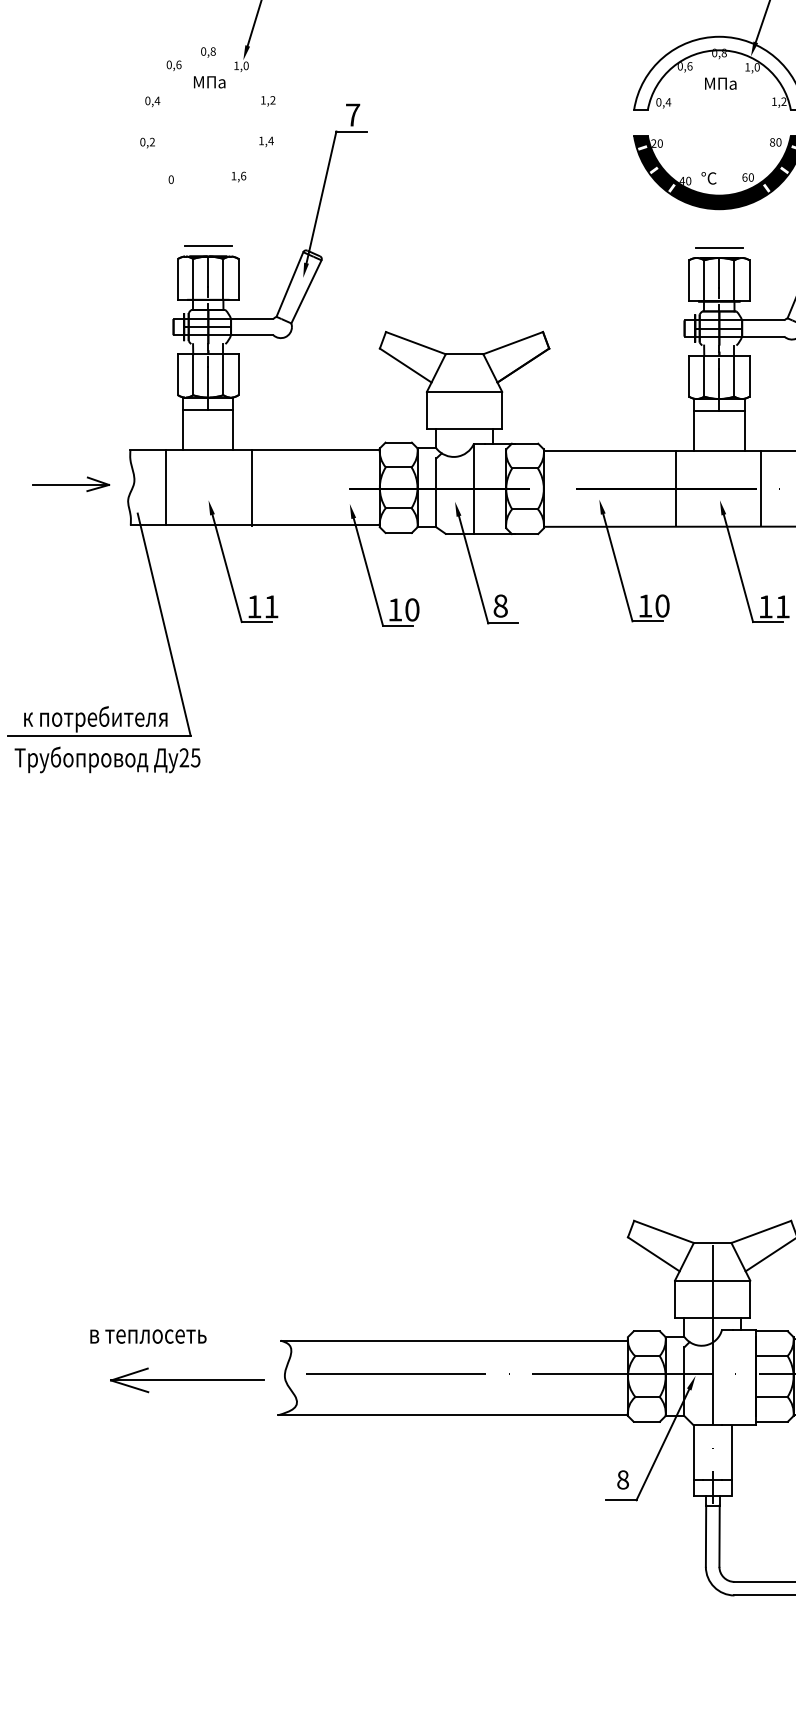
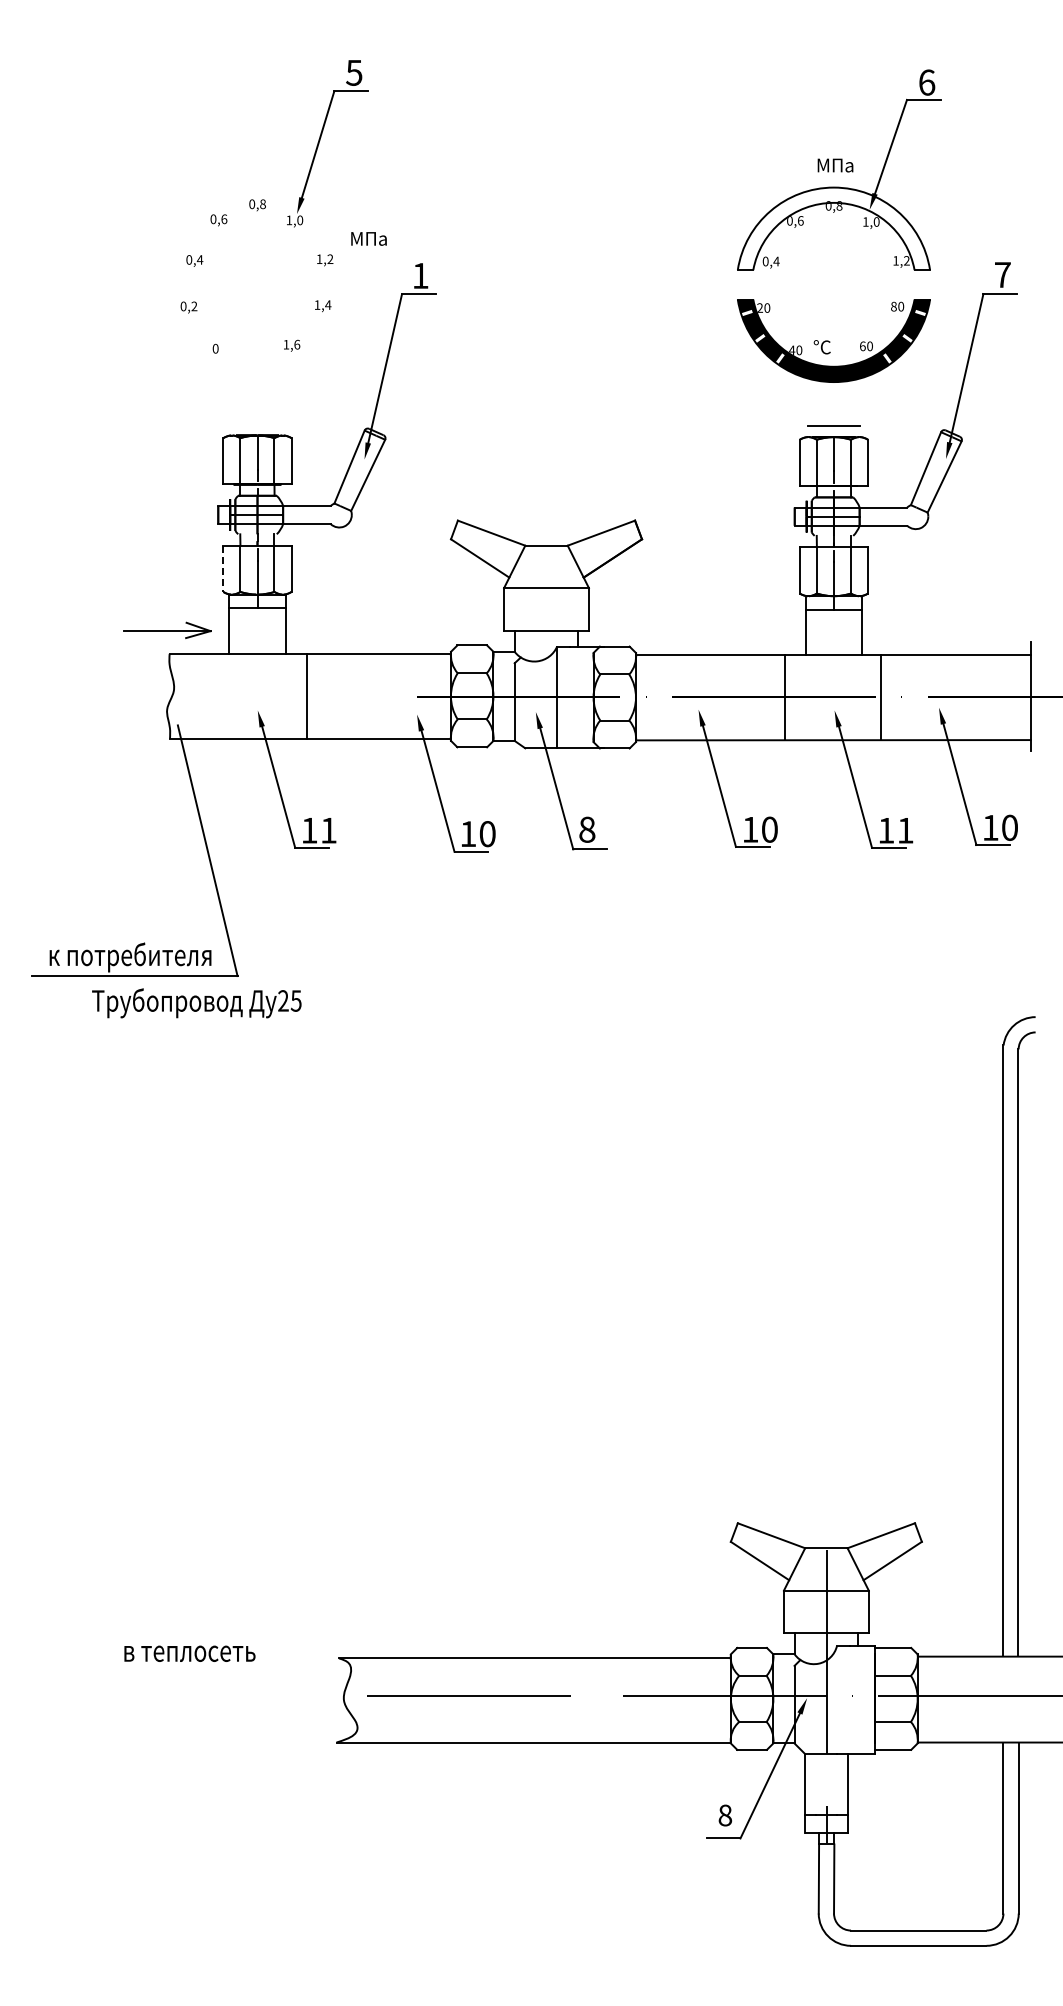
text: (209, 81) -> (368, 238), moved
text: (720, 83) -> (835, 165), moved
text: (352, 114) -> (420, 275), 7 -> 1
line: (208, 246) -> (257, 424), removed
line: (178, 375) -> (223, 569), solid -> dashed
part: (70, 484) -> (167, 630), moved
line: (166, 487) -> (210, 695), removed
text: (107, 760) -> (196, 1003), moved
part: (187, 1379) -> (233, 1702), removed

